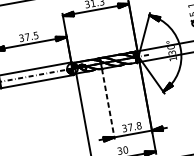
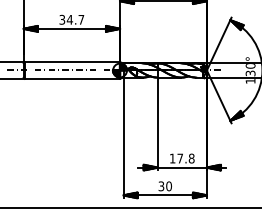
text: (31, 36) -> (75, 19), 37.5 -> 34.7
line: (108, 104) -> (157, 124), dashed -> solid
text: (124, 128) -> (172, 158), 37.8 -> 17.8

